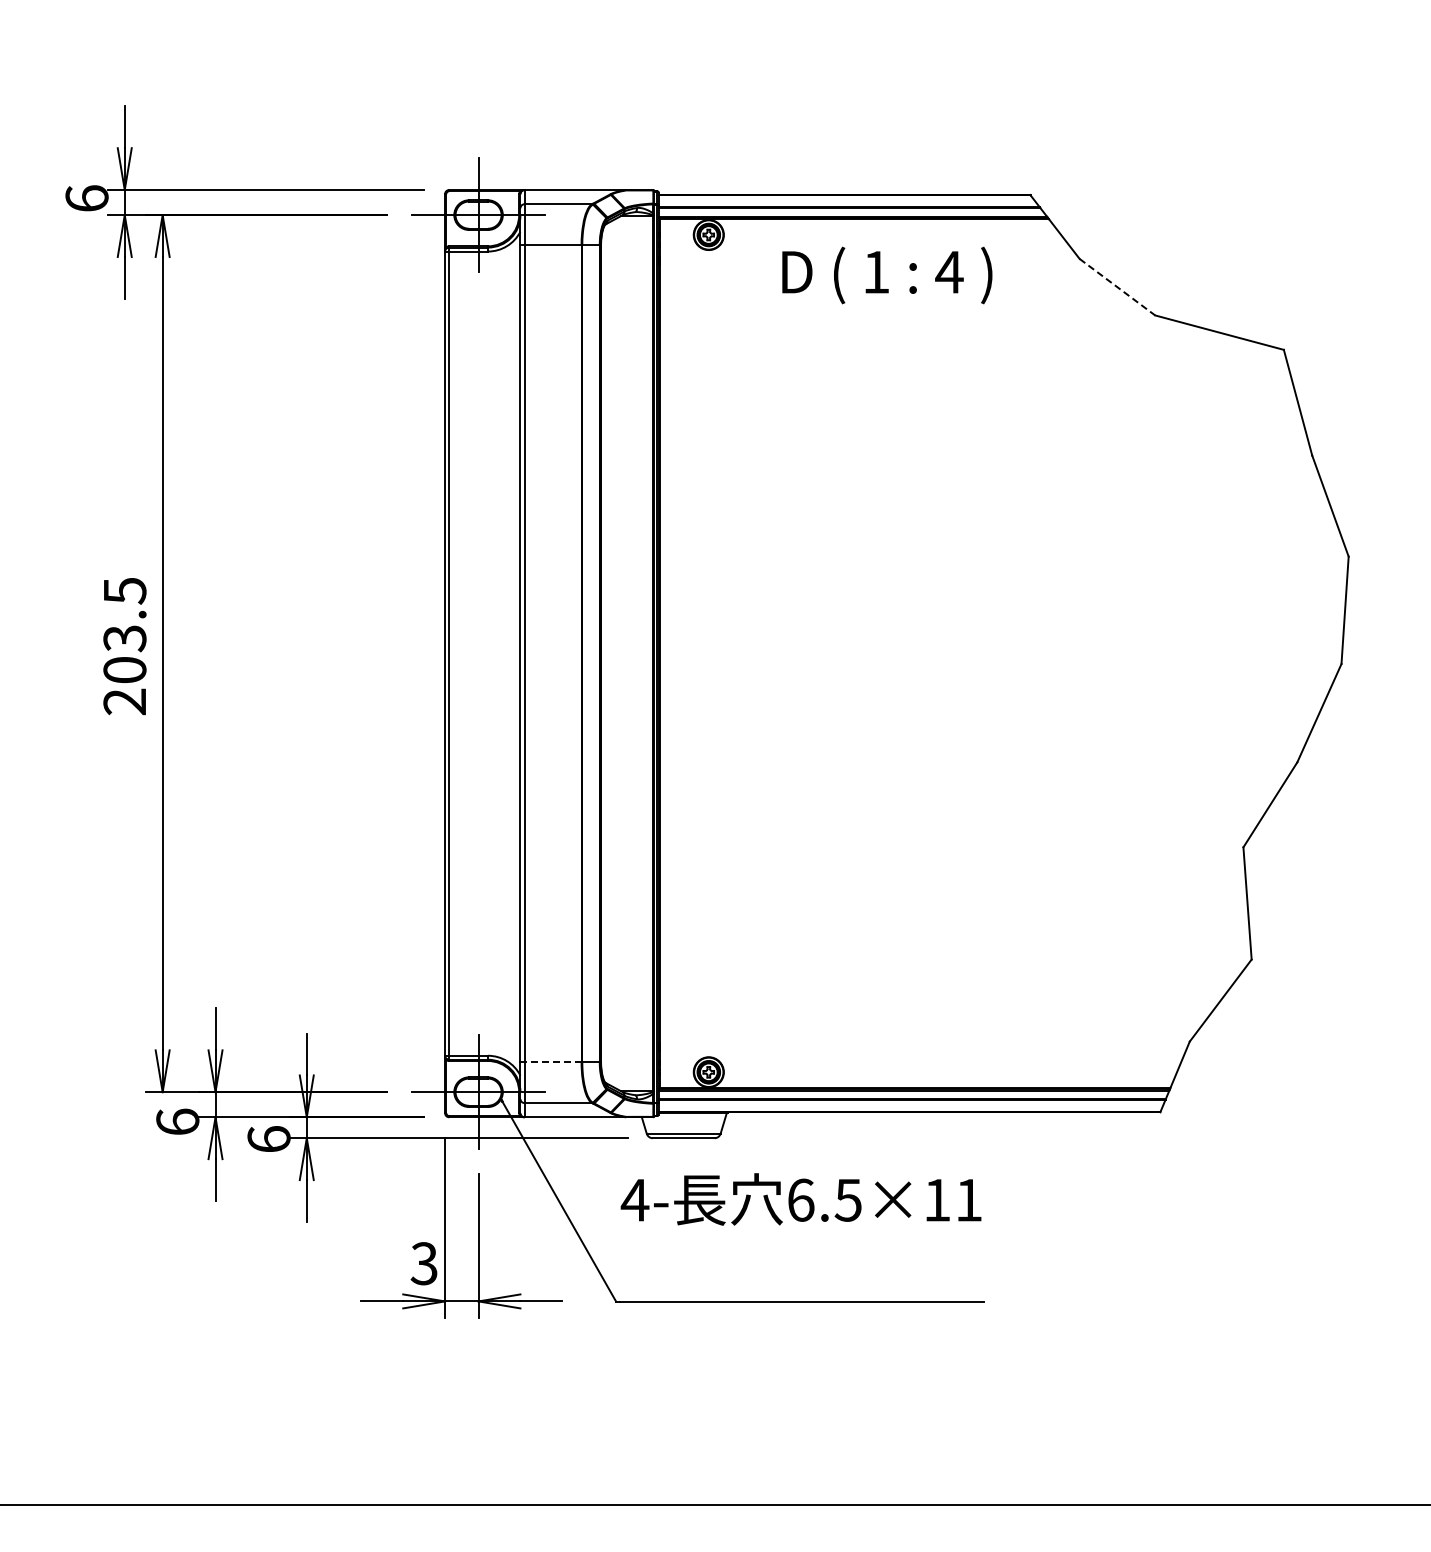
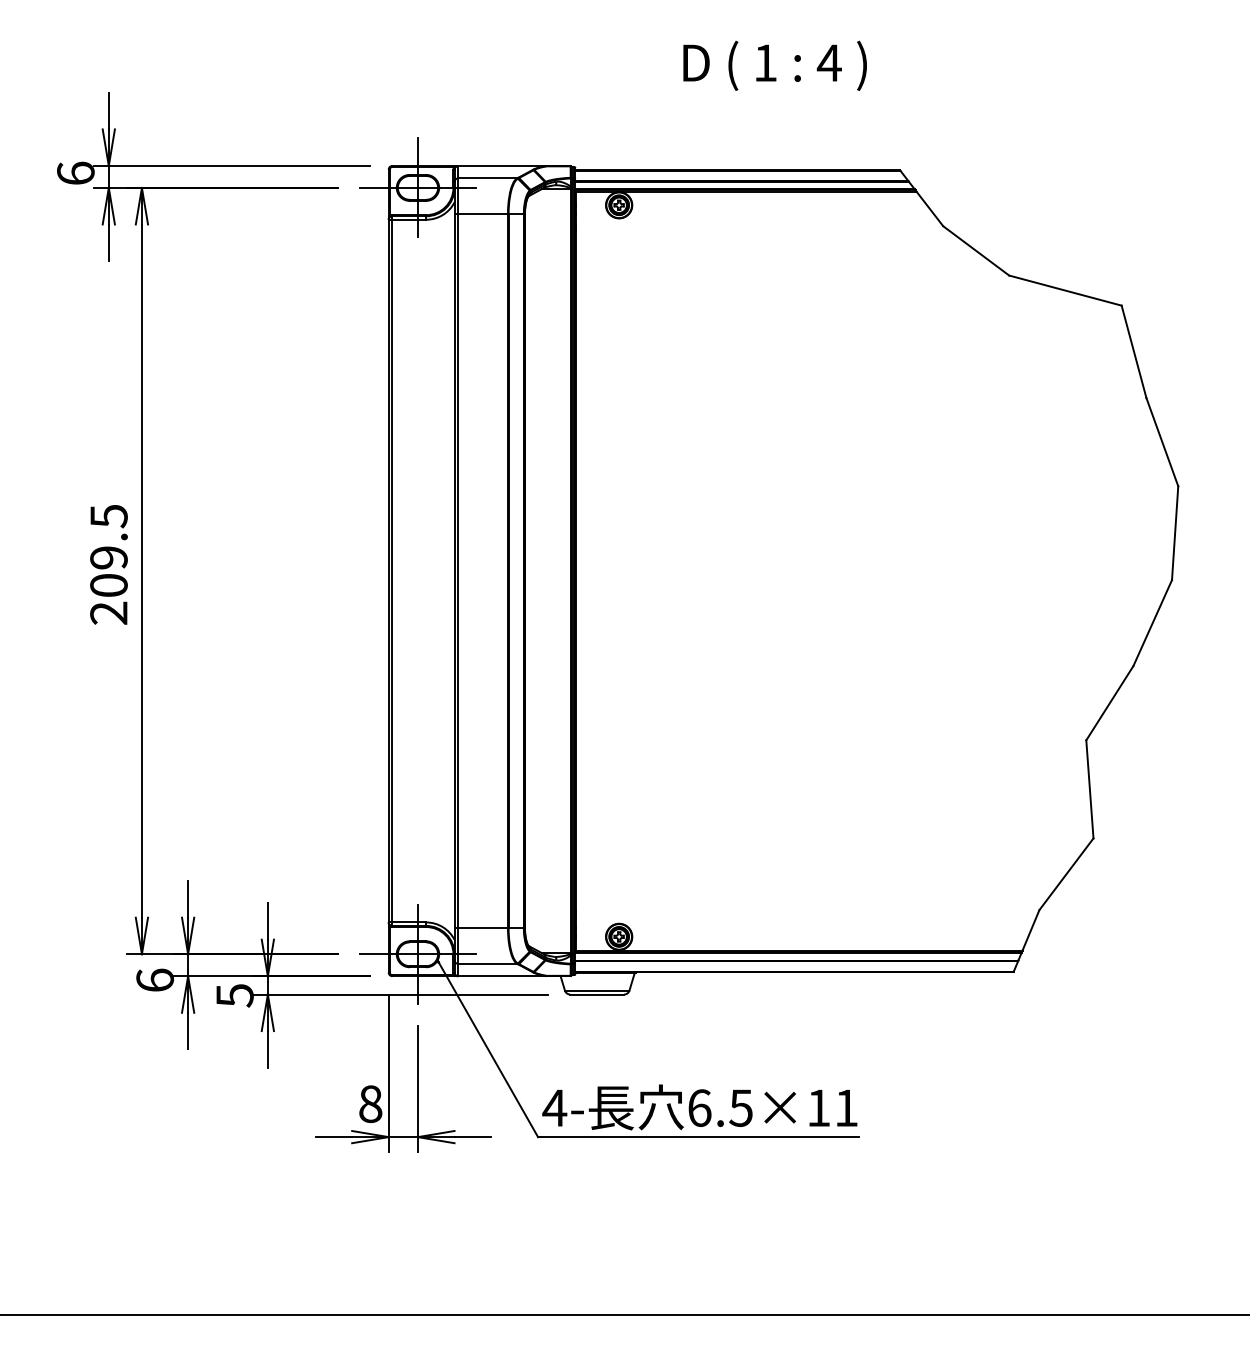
text: (887, 275) -> (775, 65), moved
line: (1117, 287) -> (976, 251), dashed -> solid
text: (124, 638) -> (108, 557), 203.5 -> 209.5
line: (552, 1061) -> (482, 927), dashed -> solid
text: (268, 1139) -> (234, 995), 6 -> 5
text: (800, 1199) -> (699, 1107), moved
text: (423, 1263) -> (369, 1103), 3 -> 8

